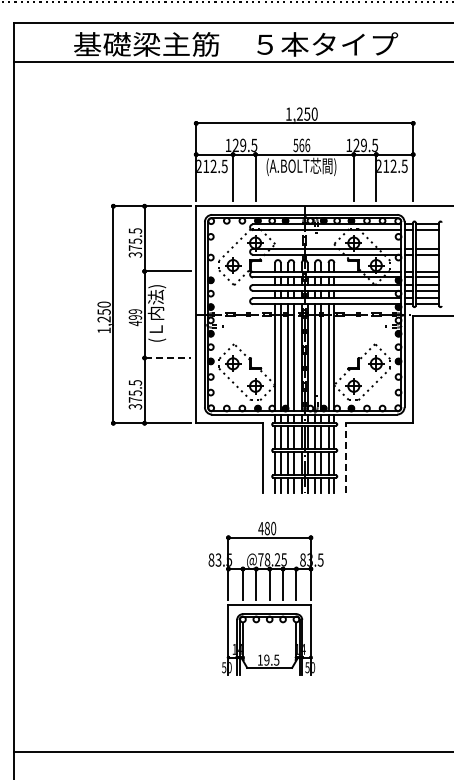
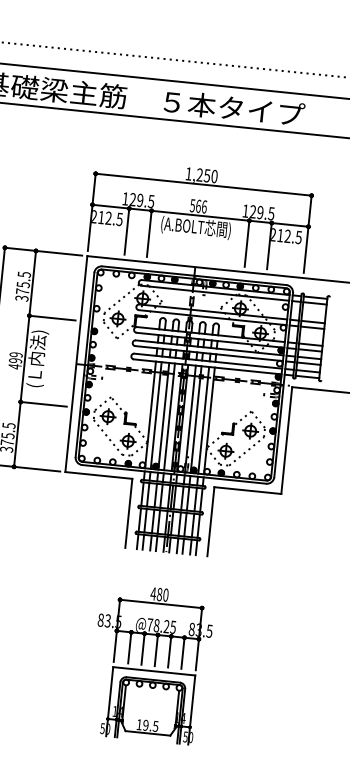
line: (168, 358) -> (44, 404), dashed -> solid
line: (345, 457) -> (210, 521), dashed -> solid
part: (265, 598) -> (150, 663), moved

